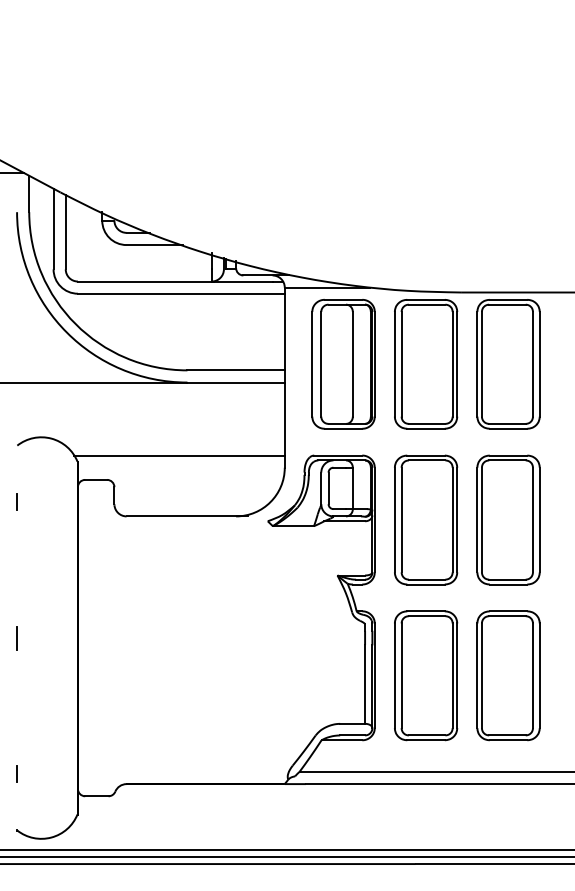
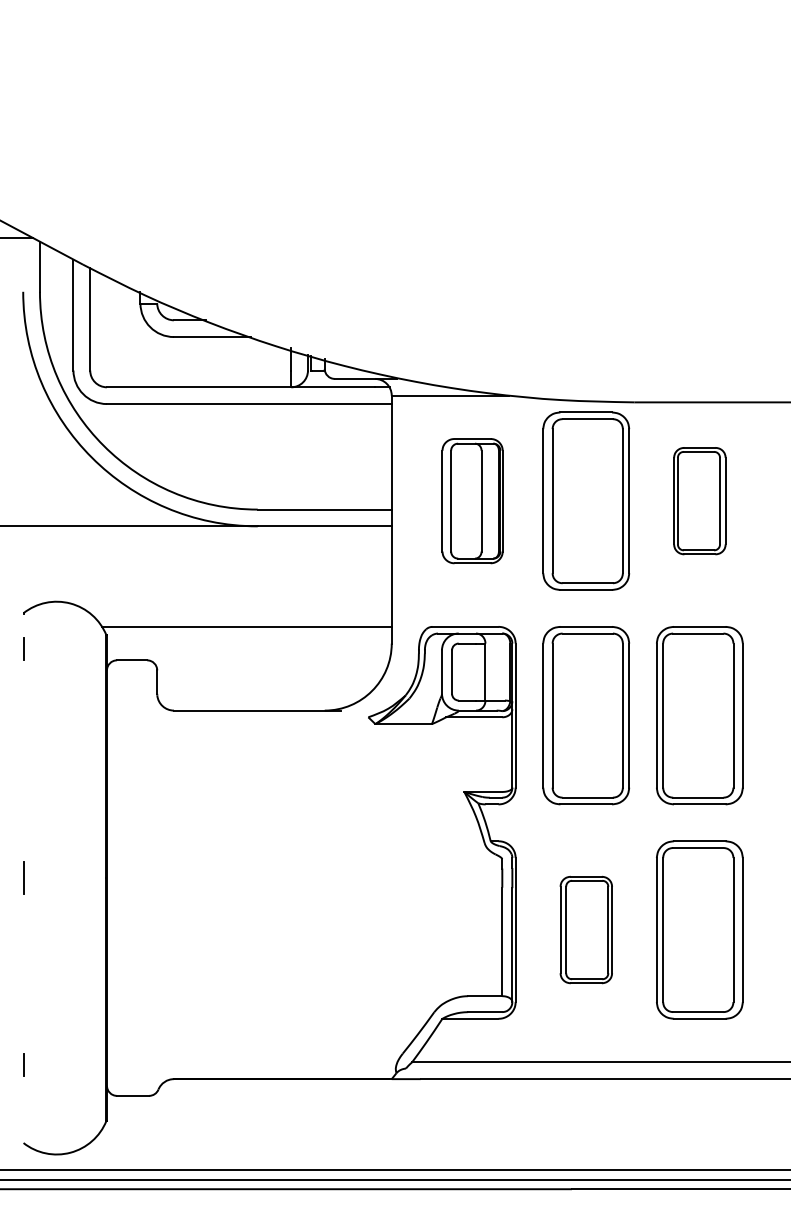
part: (343, 363) -> (472, 500), size x0.7
part: (508, 363) -> (699, 500), size x0.6
line: (17, 501) -> (23, 648), moved
part: (426, 675) -> (586, 929), size x0.6

